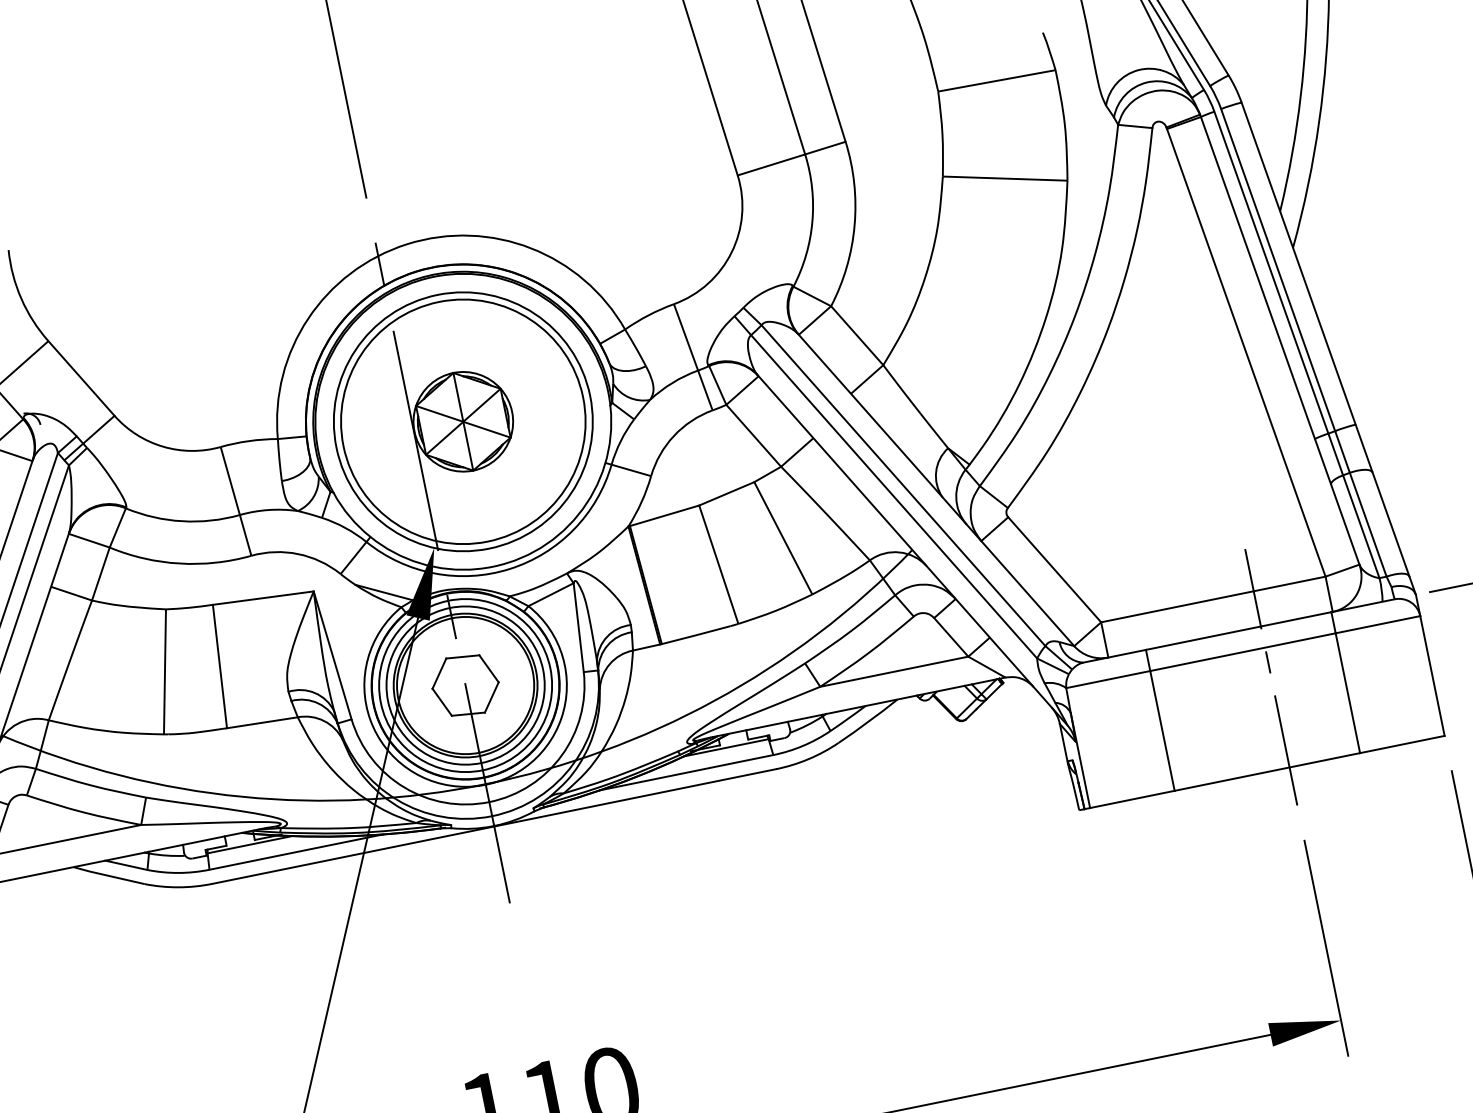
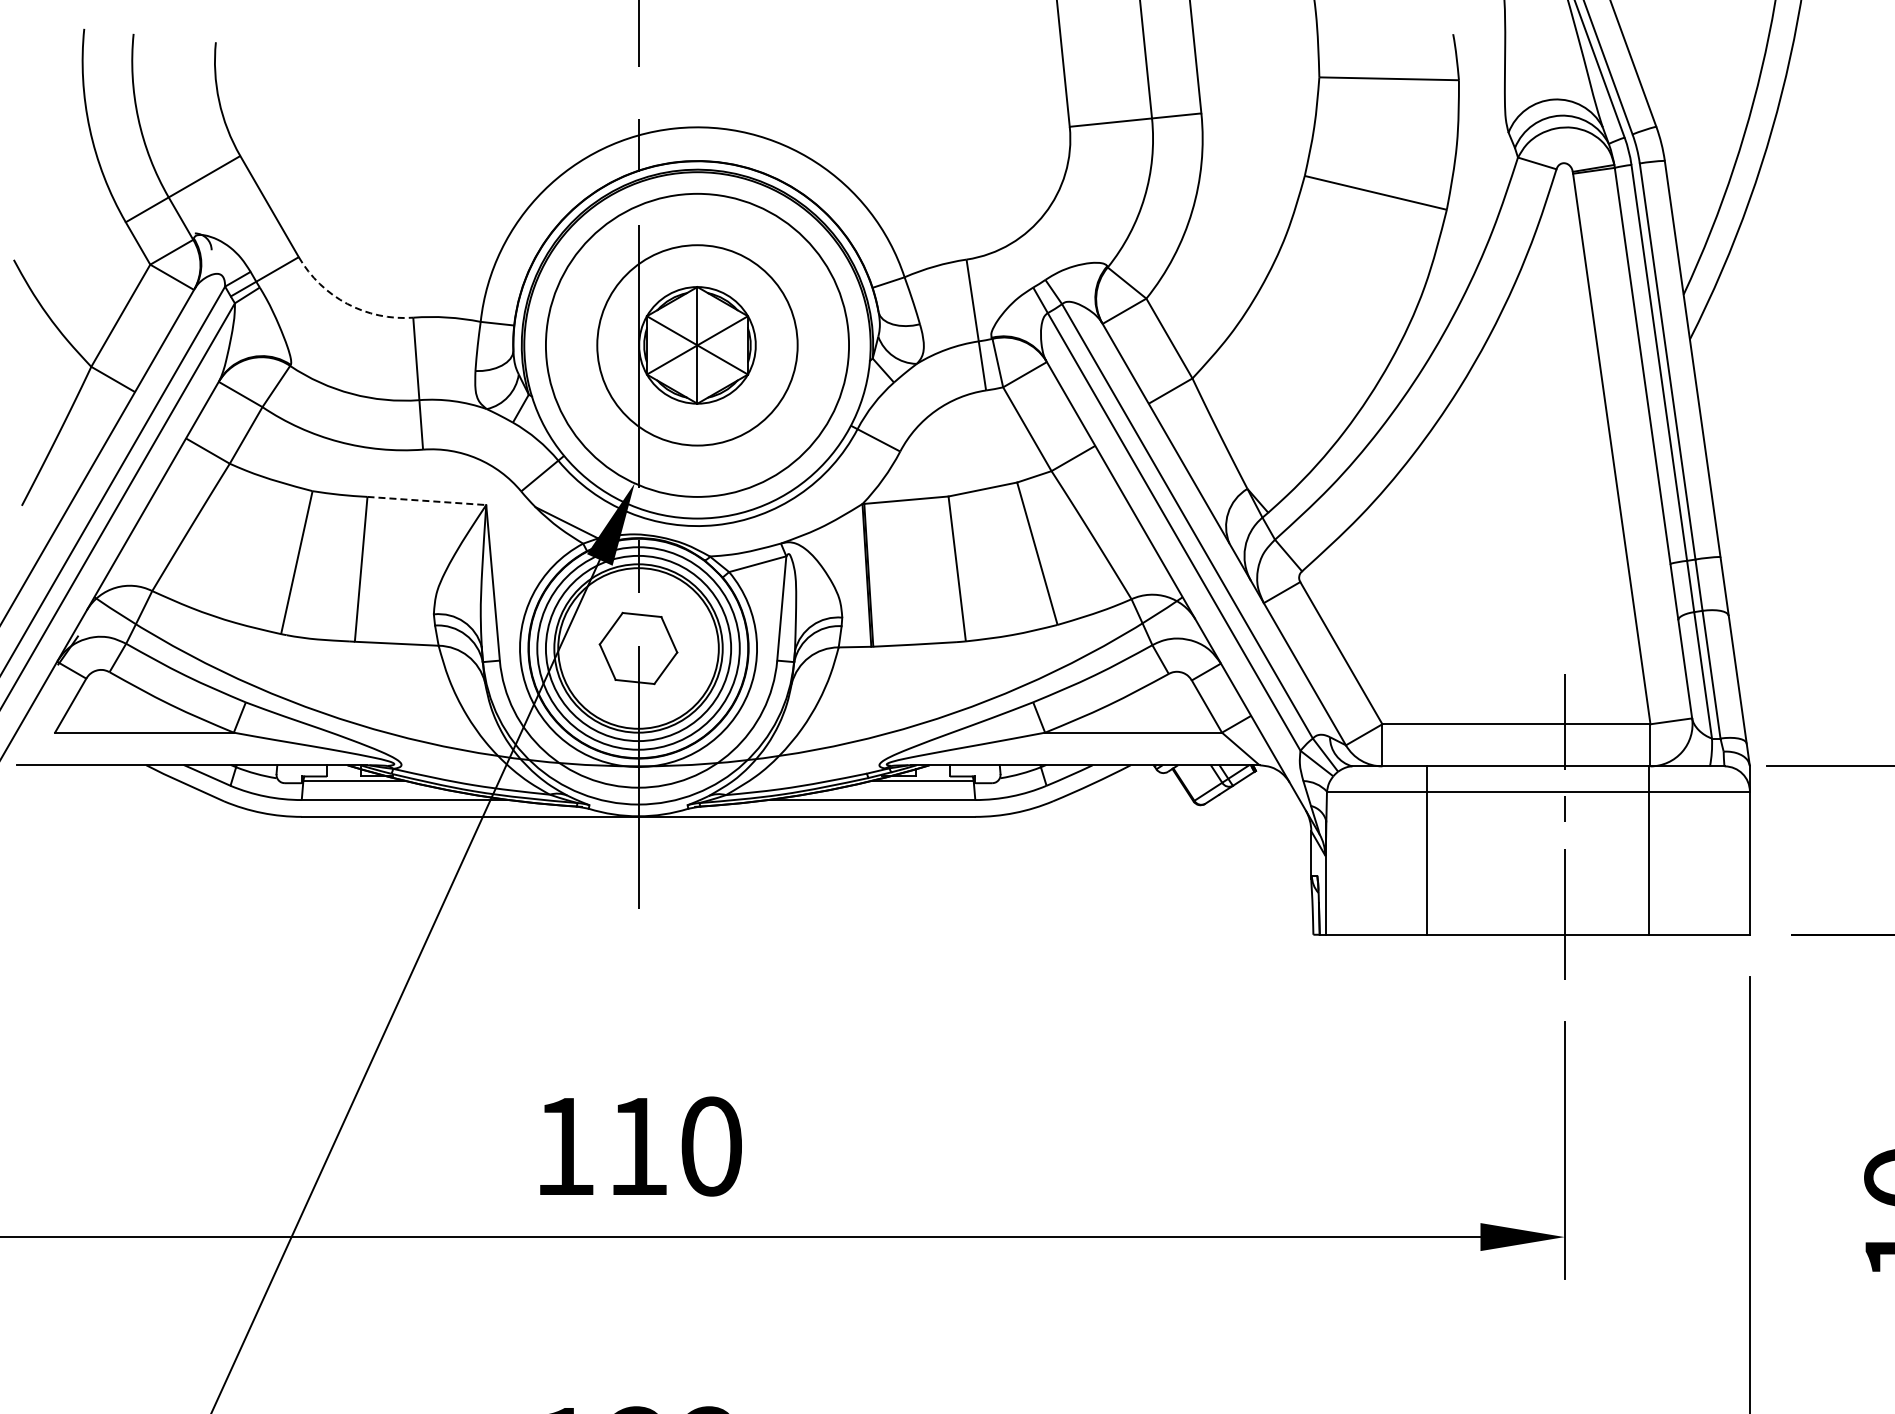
circle: (463, 421) -> (697, 345), size x0.7
arc: (163, 446) -> (347, 303), solid -> dashed
line: (262, 597) -> (426, 500), solid -> dashed

